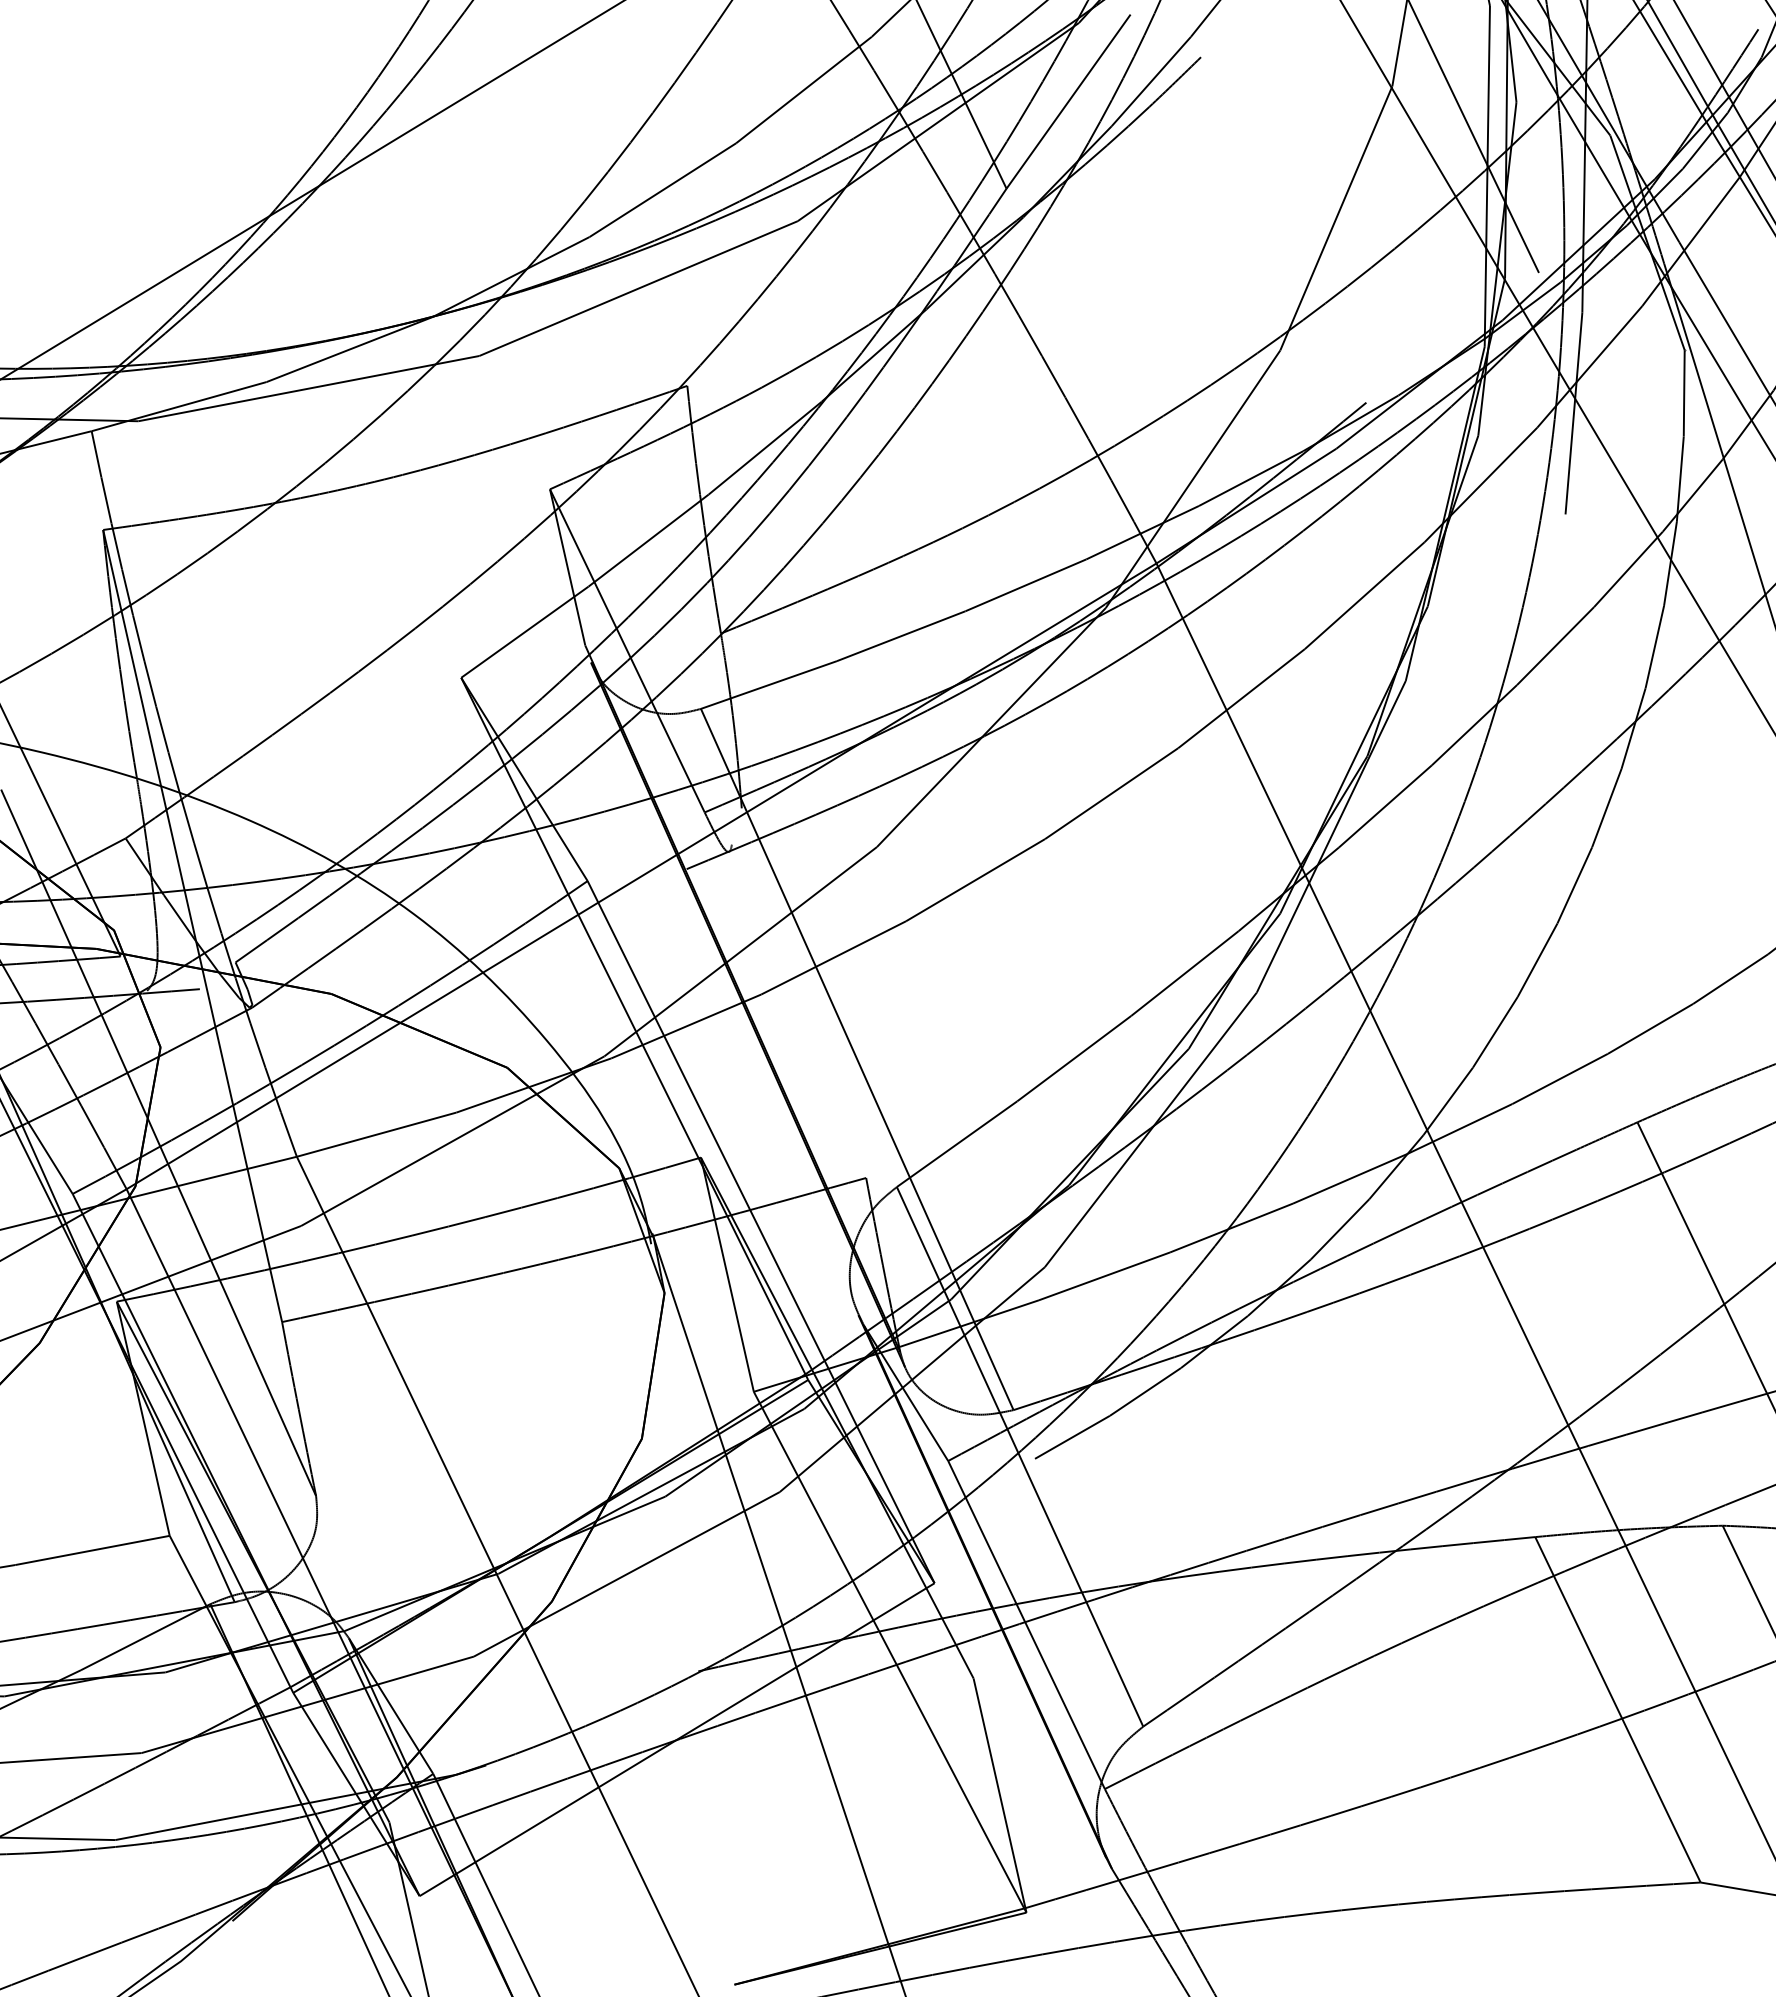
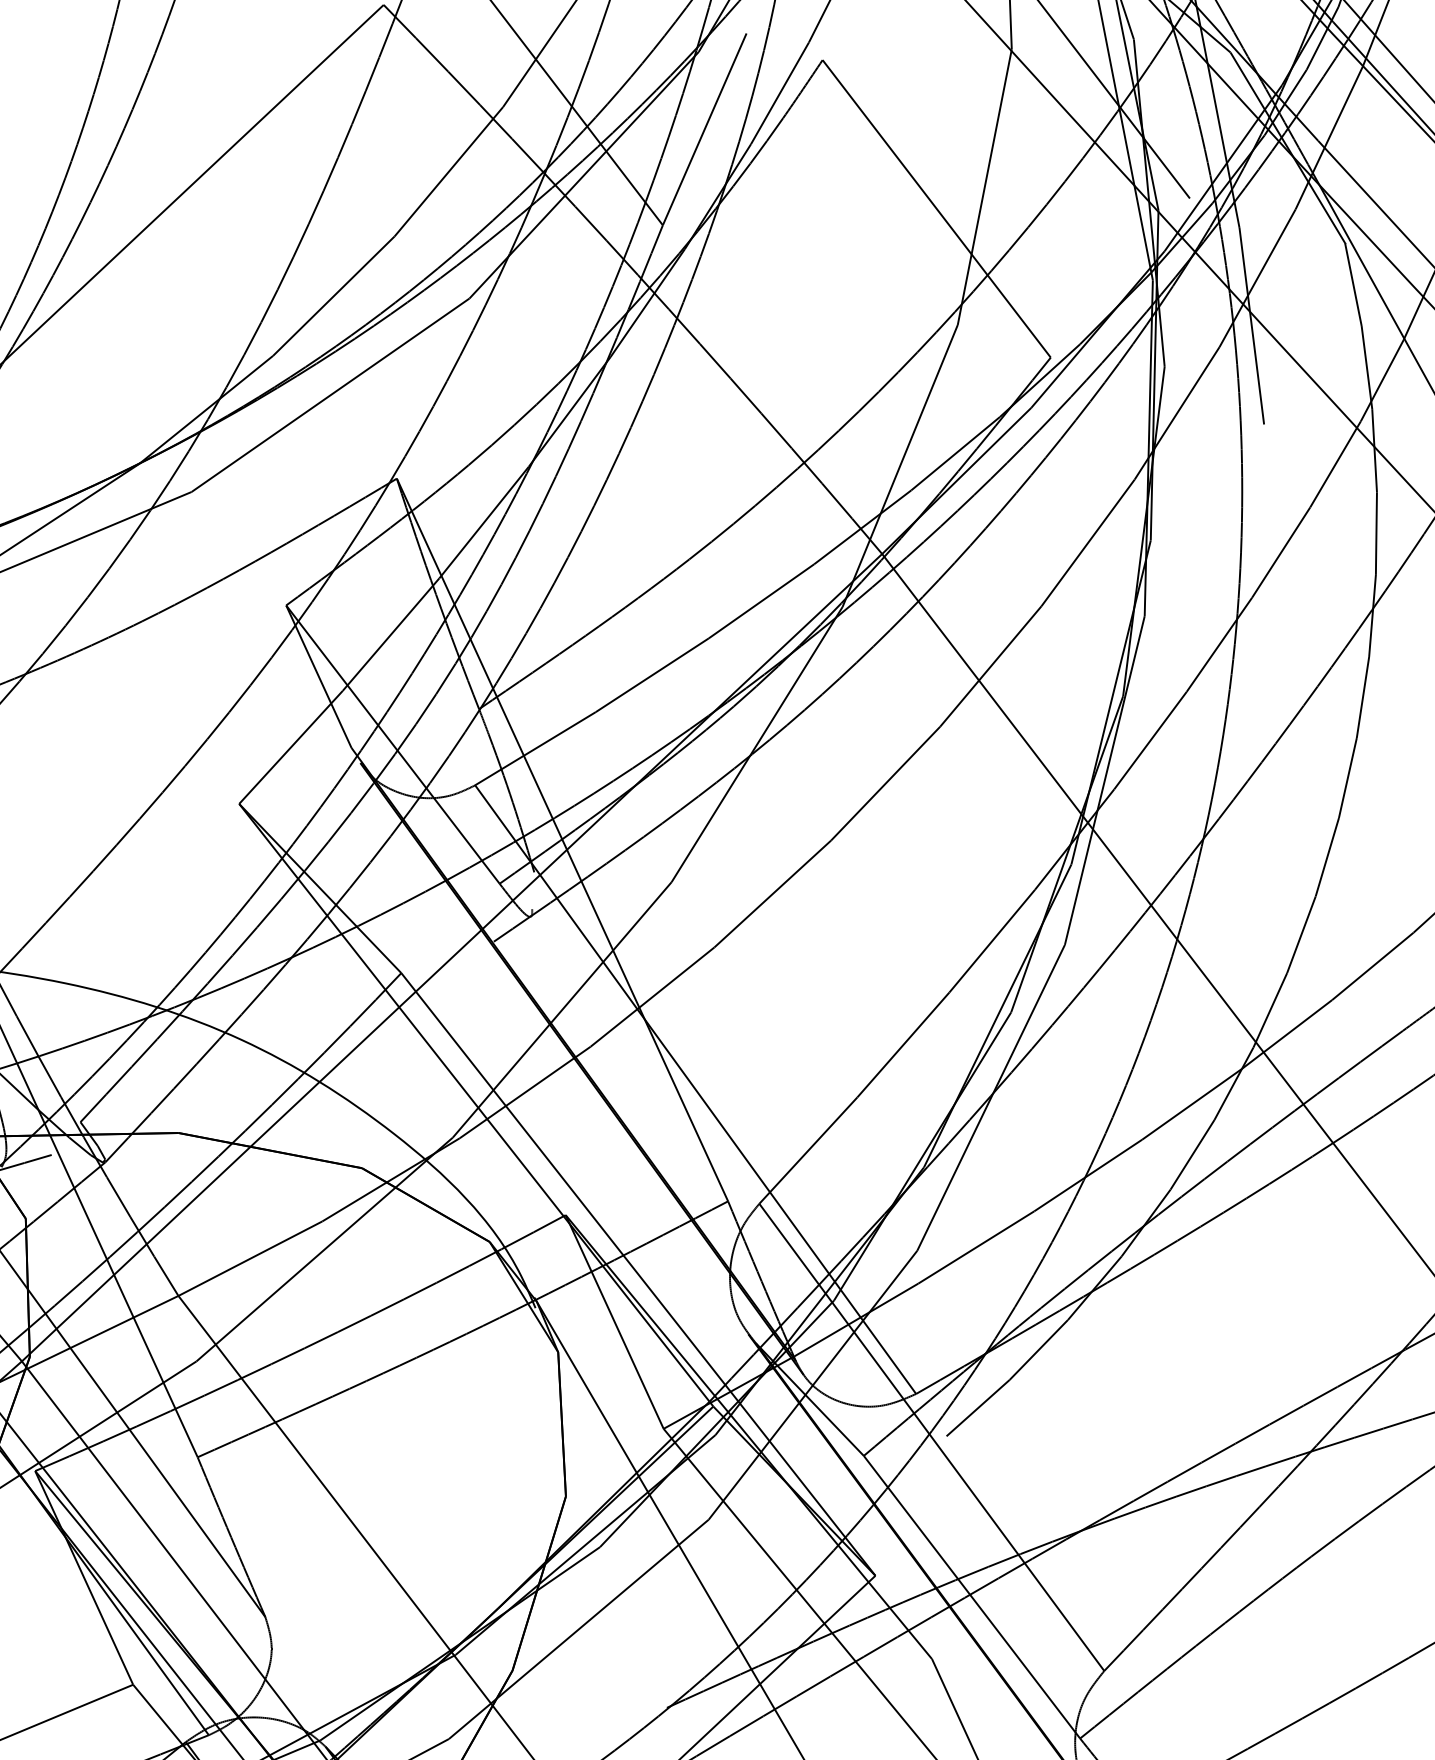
line: (1283, 229) -> (936, 208), added
line: (776, 781) -> (562, 839), added

